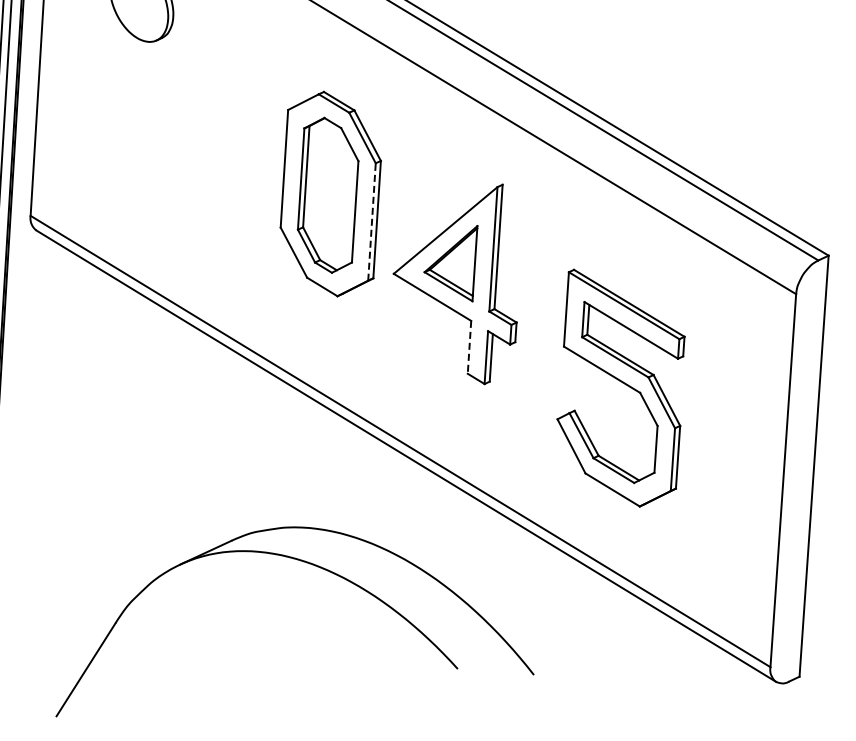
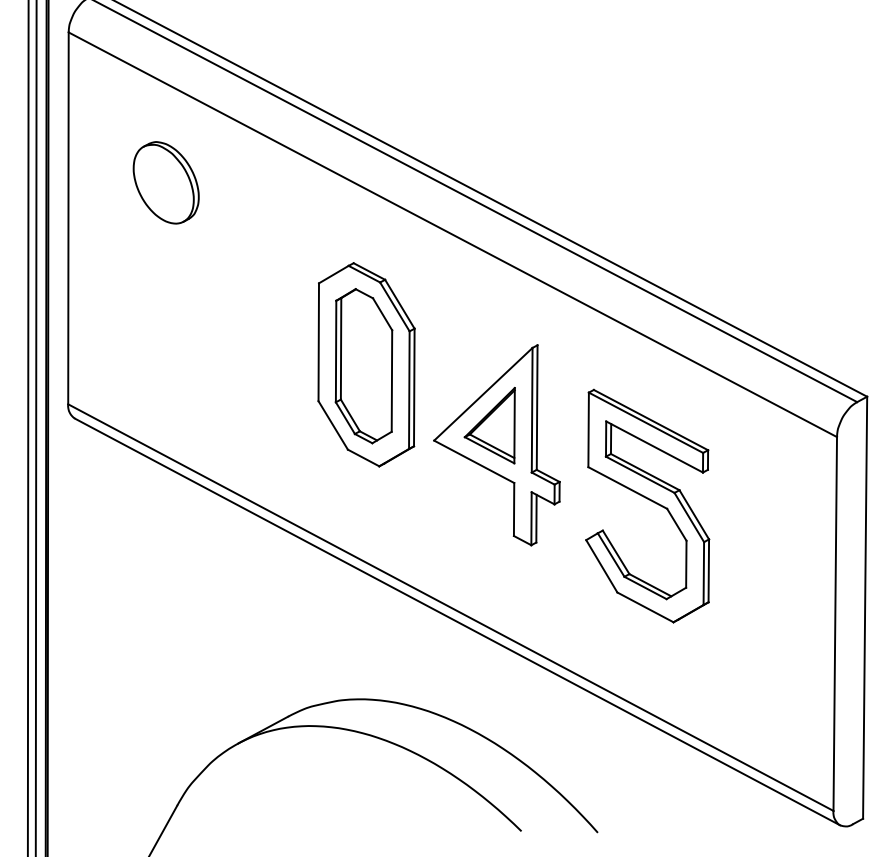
line: (372, 222) -> (409, 390), dashed -> solid
line: (469, 348) -> (514, 510), dashed -> solid
part: (620, 388) -> (647, 505), moved

